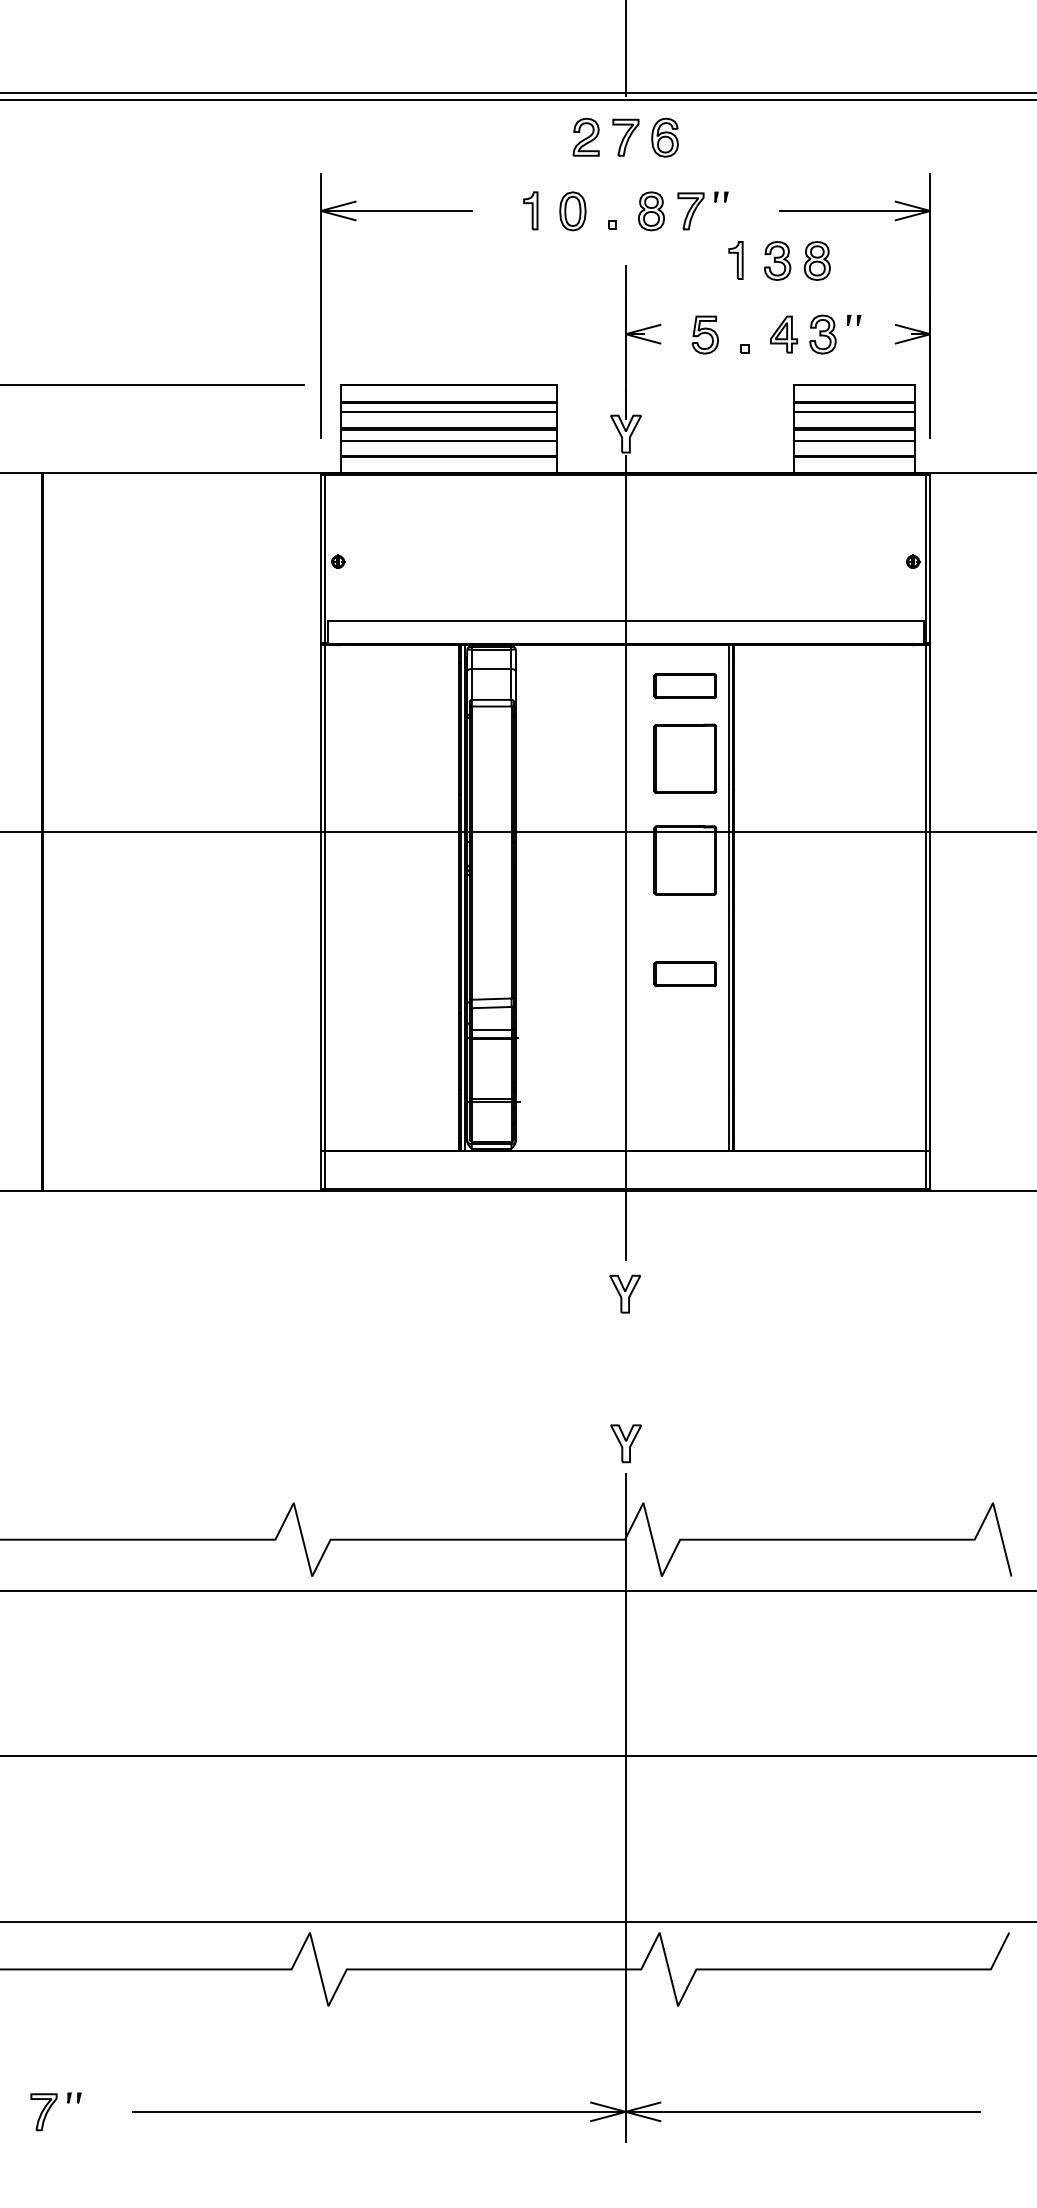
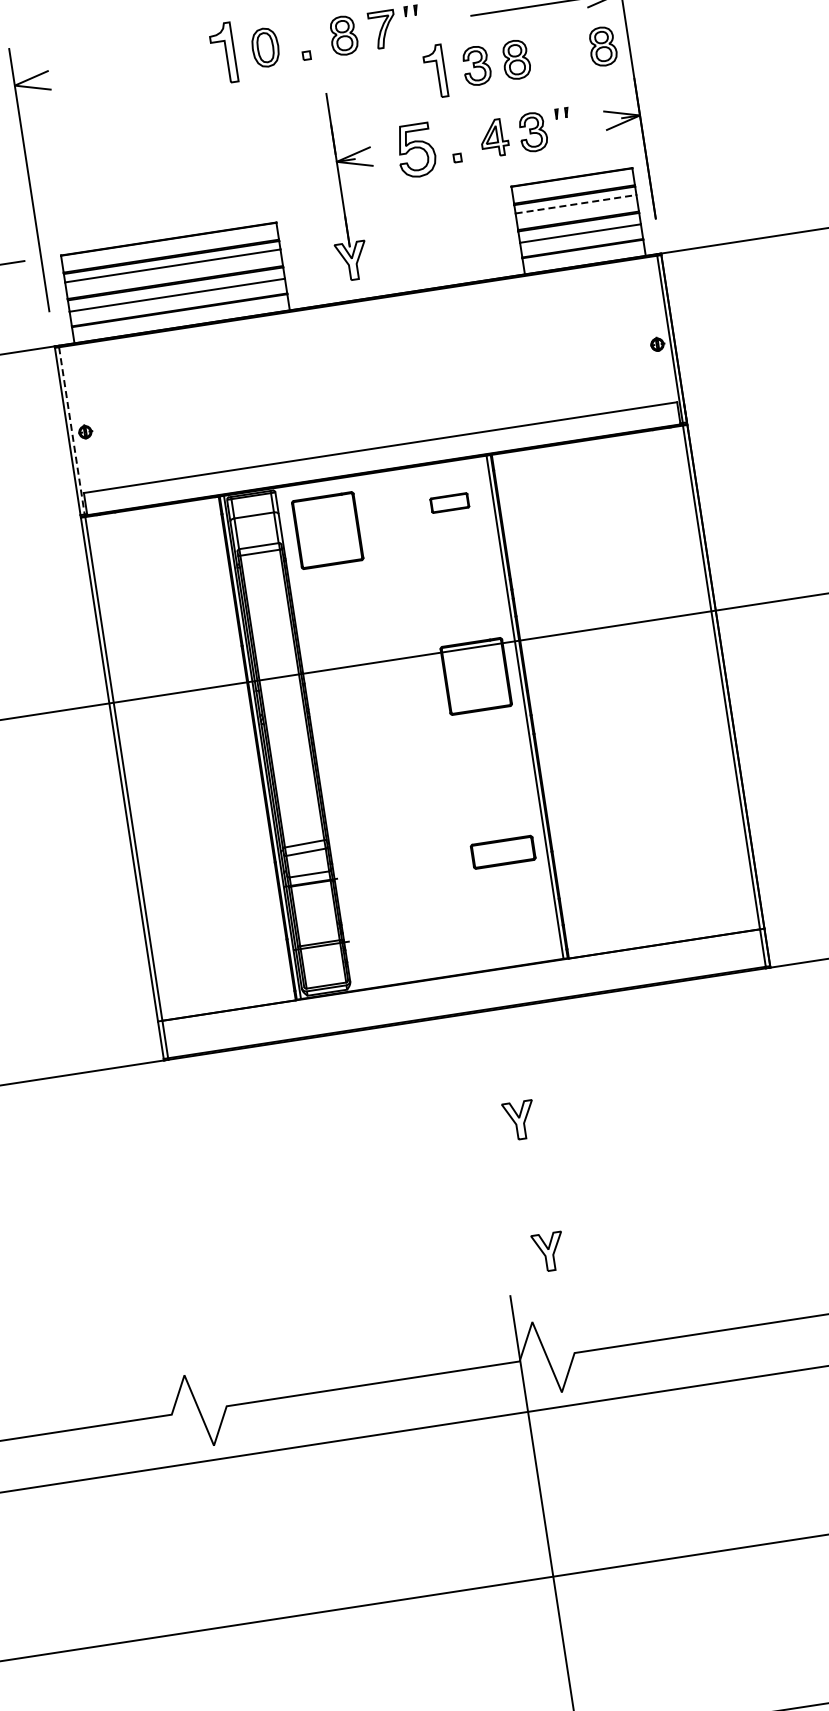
line: (395, 210) -> (88, 73), removed
part: (530, 210) -> (223, 53), size x1.6
part: (735, 260) -> (434, 71), size x1.4
part: (903, 260) -> (601, 46), added
part: (704, 334) -> (415, 150), size x1.4
line: (854, 411) -> (576, 203), solid -> dashed
line: (325, 559) -> (72, 431), solid -> dashed
part: (685, 686) -> (449, 503), size x0.6
part: (685, 758) -> (327, 530), moved
line: (625, 857) -> (416, 682), removed
part: (685, 974) -> (503, 852), moved
part: (624, 1293) -> (518, 1120), moved
part: (625, 1443) -> (548, 1251), moved

